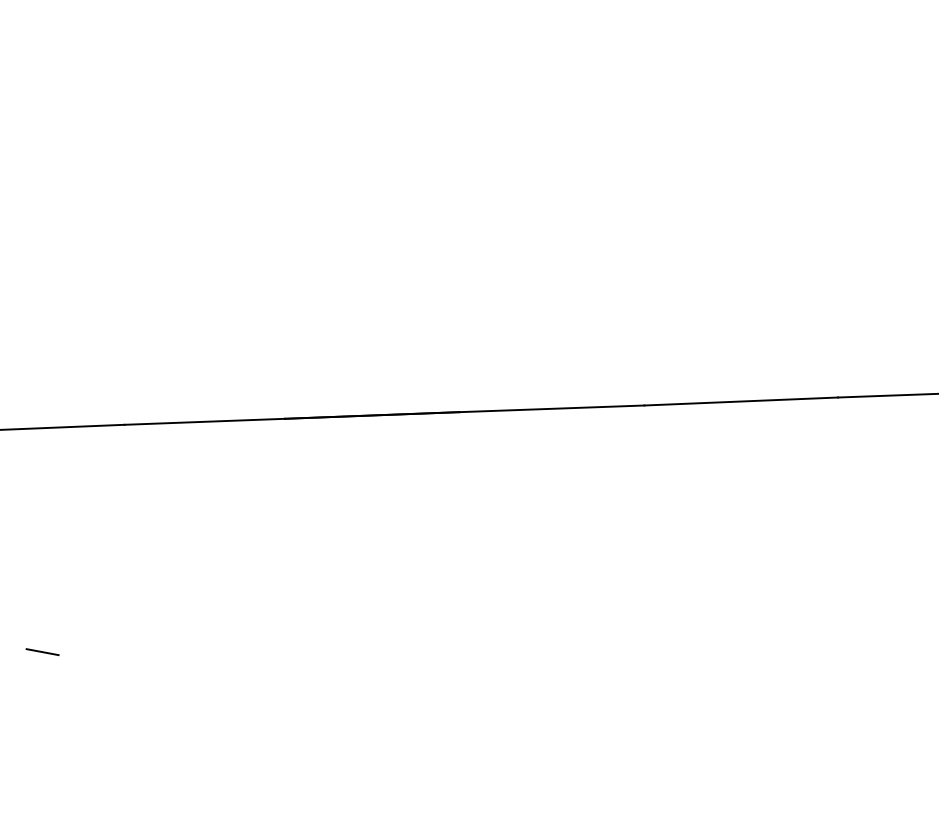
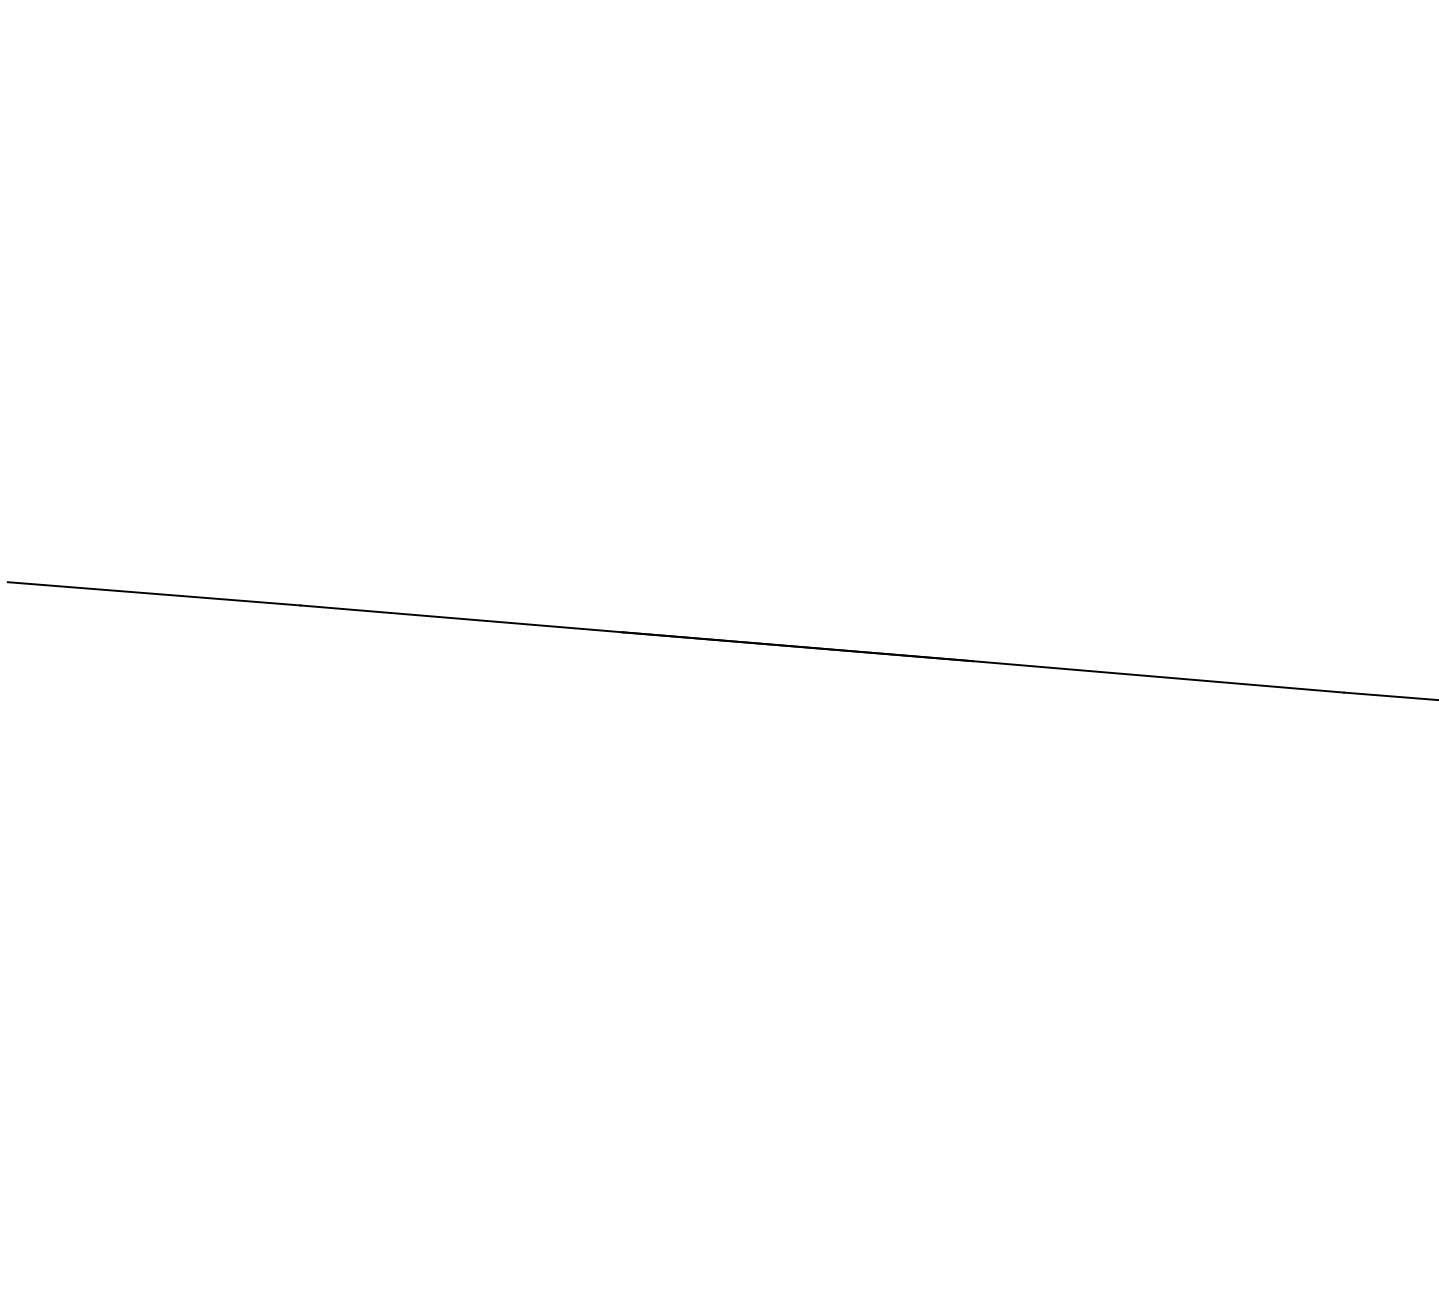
line: (42, 651) -> (81, 1038), removed

